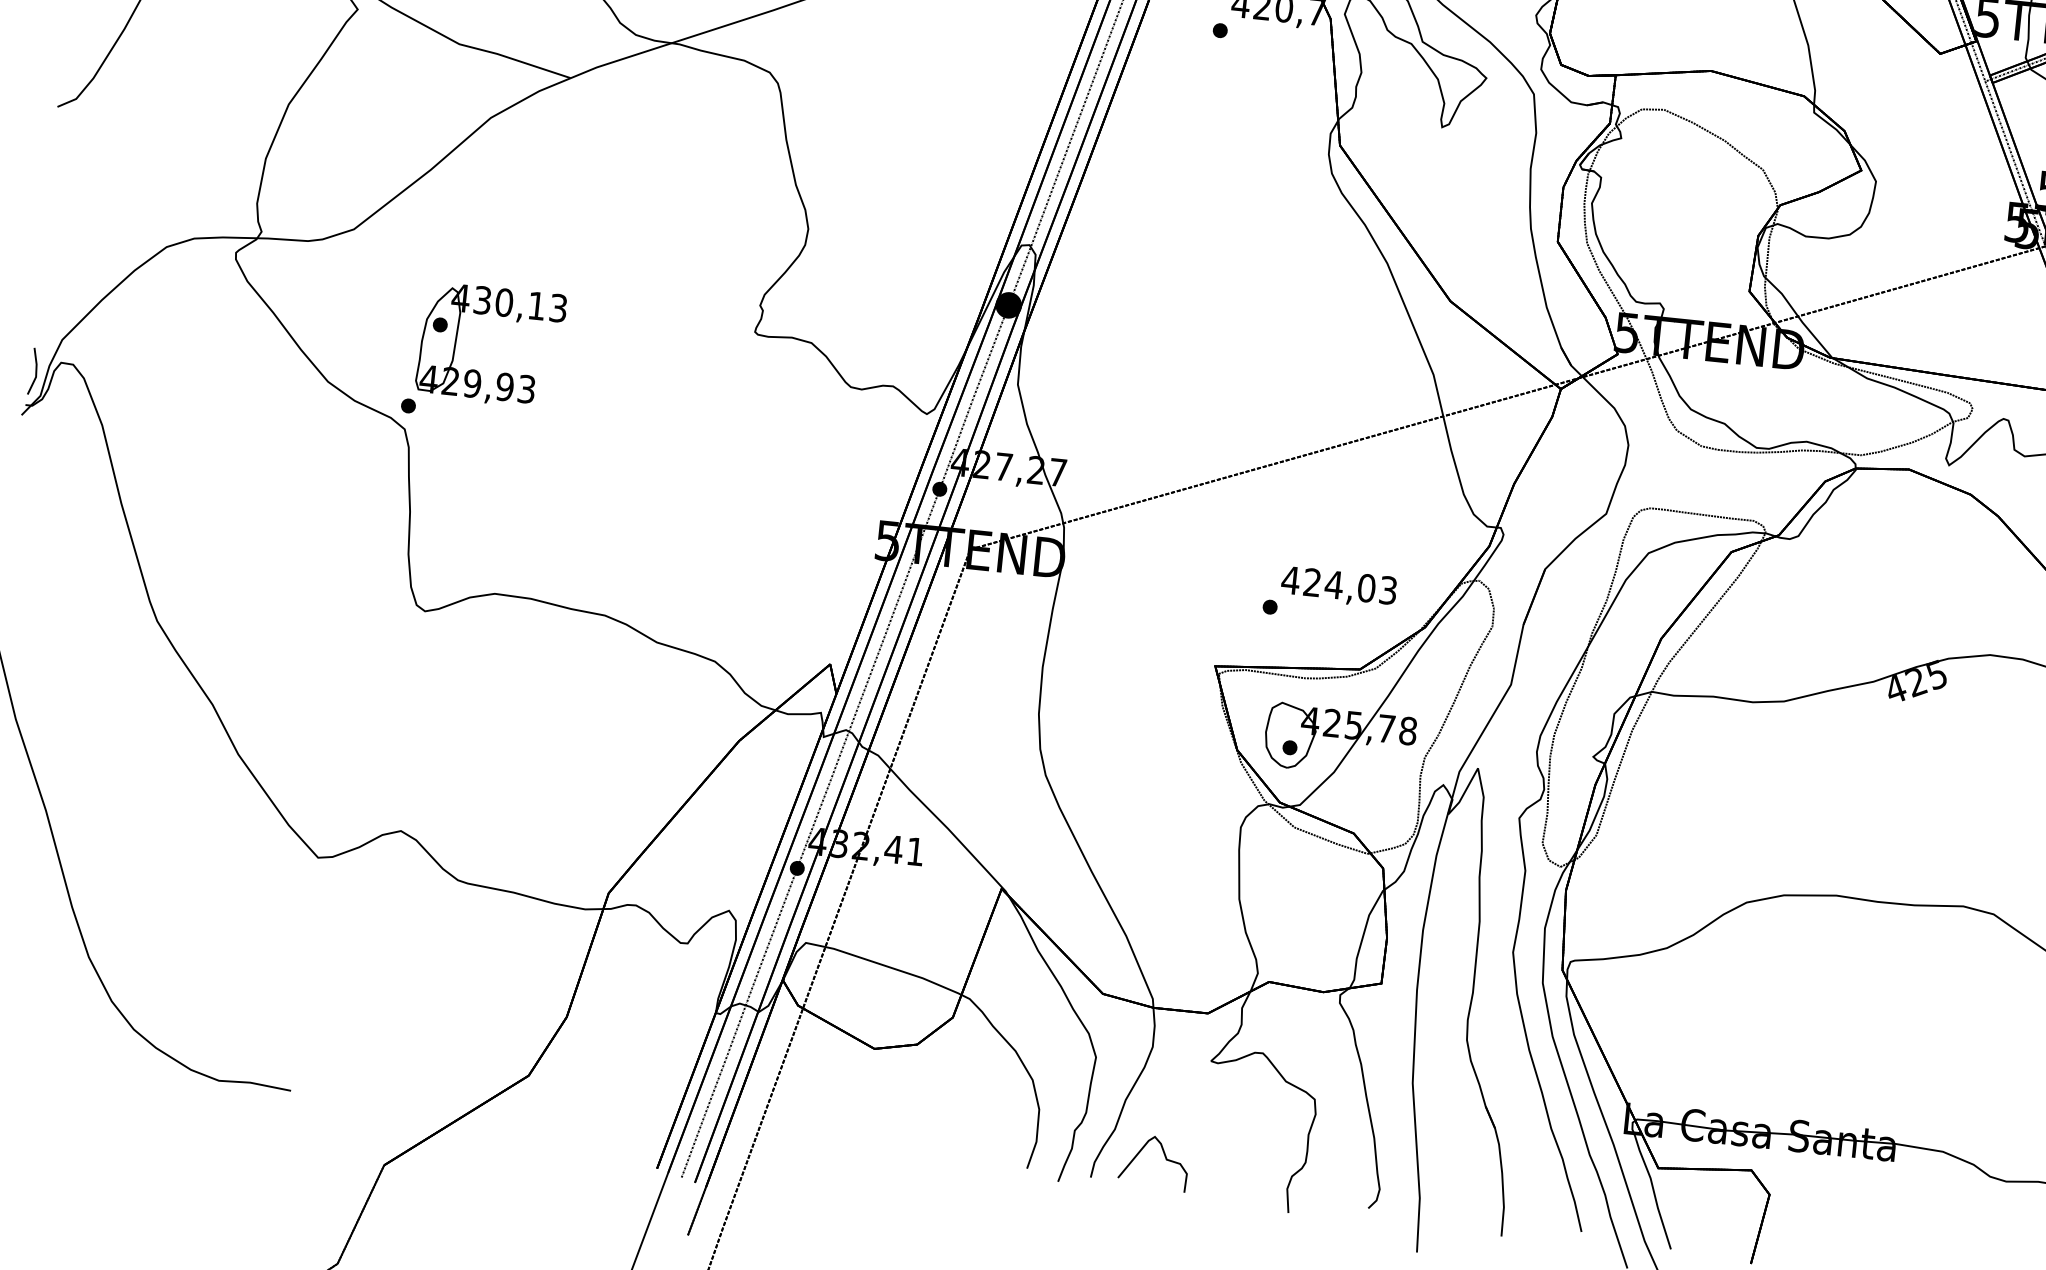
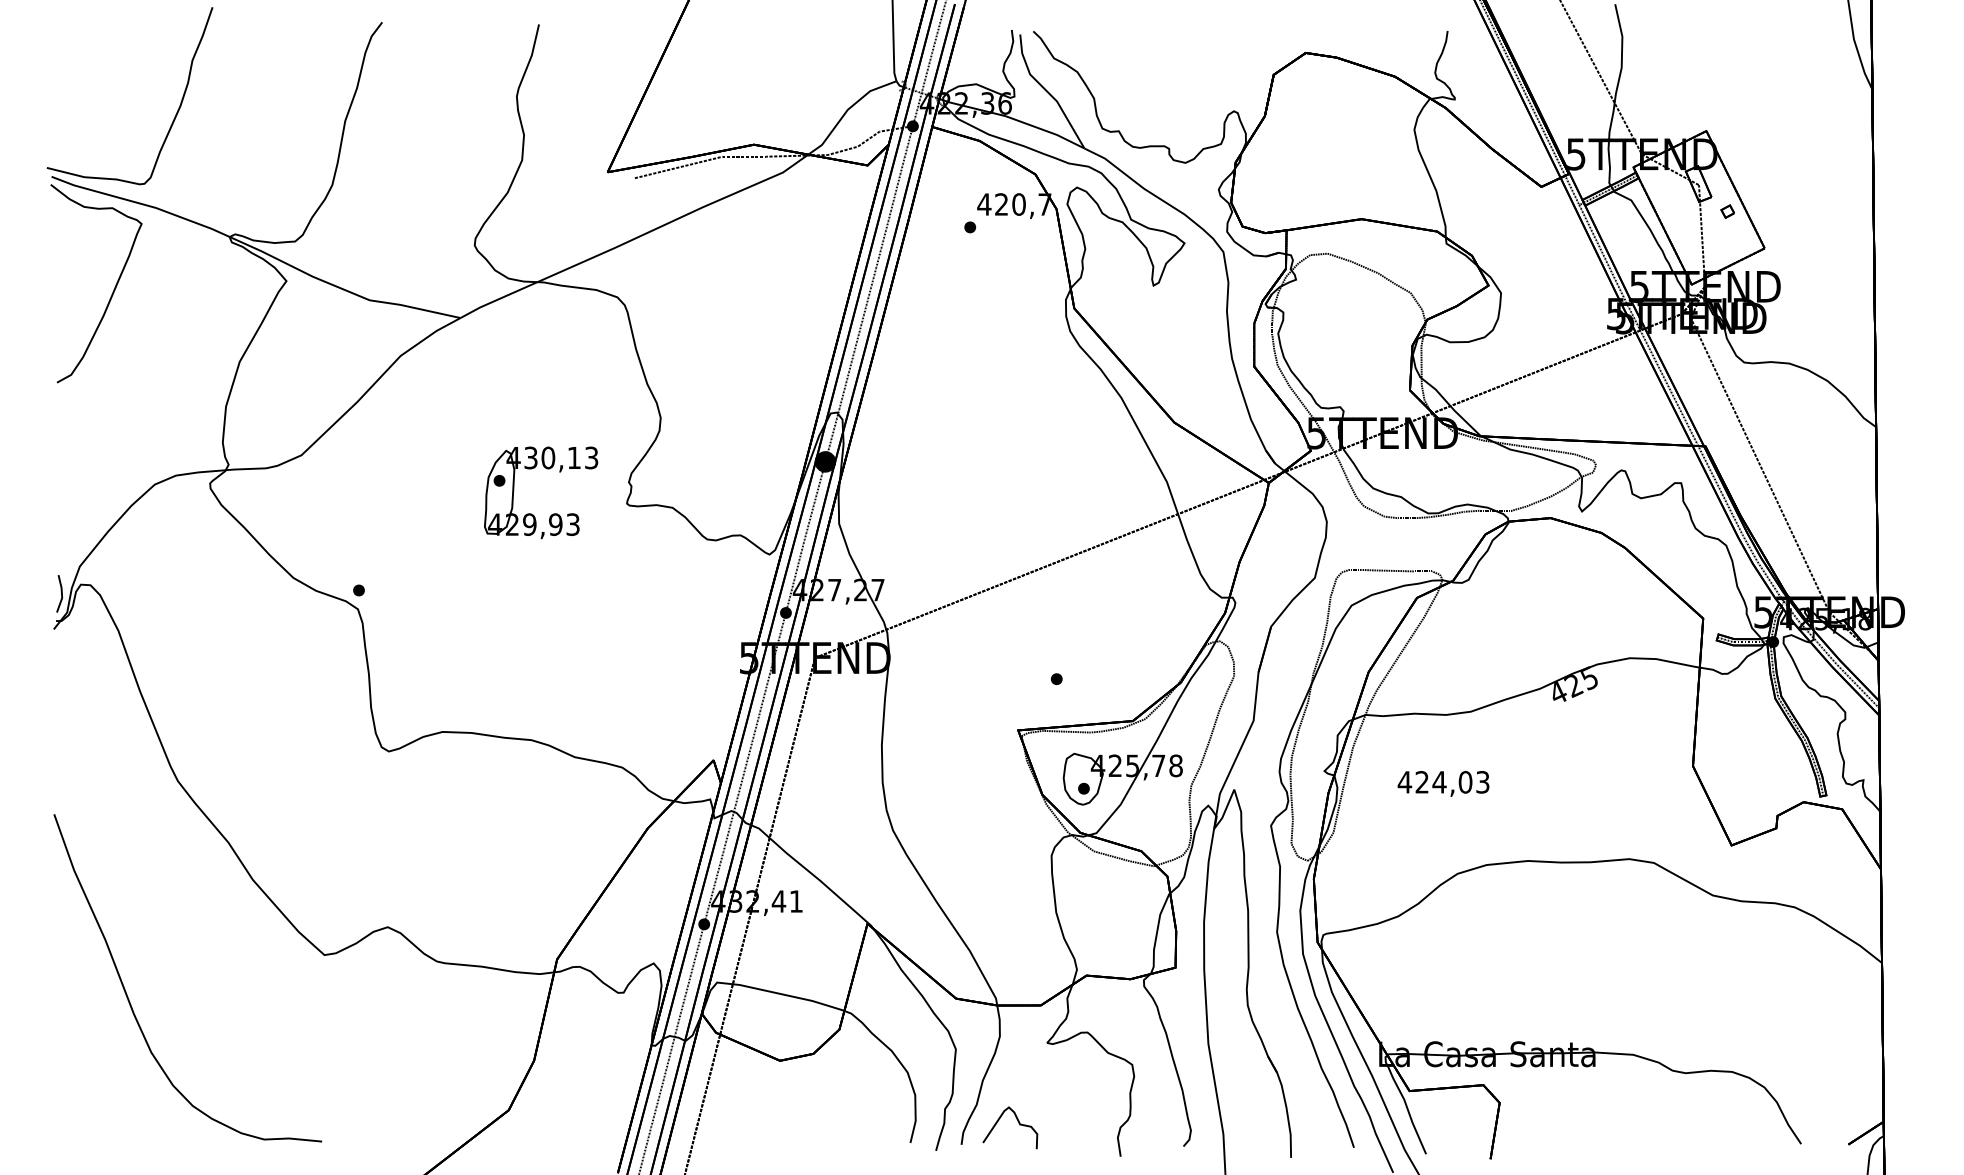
part: (476, 369) -> (531, 513), moved
text: (1338, 586) -> (1443, 783), moved

